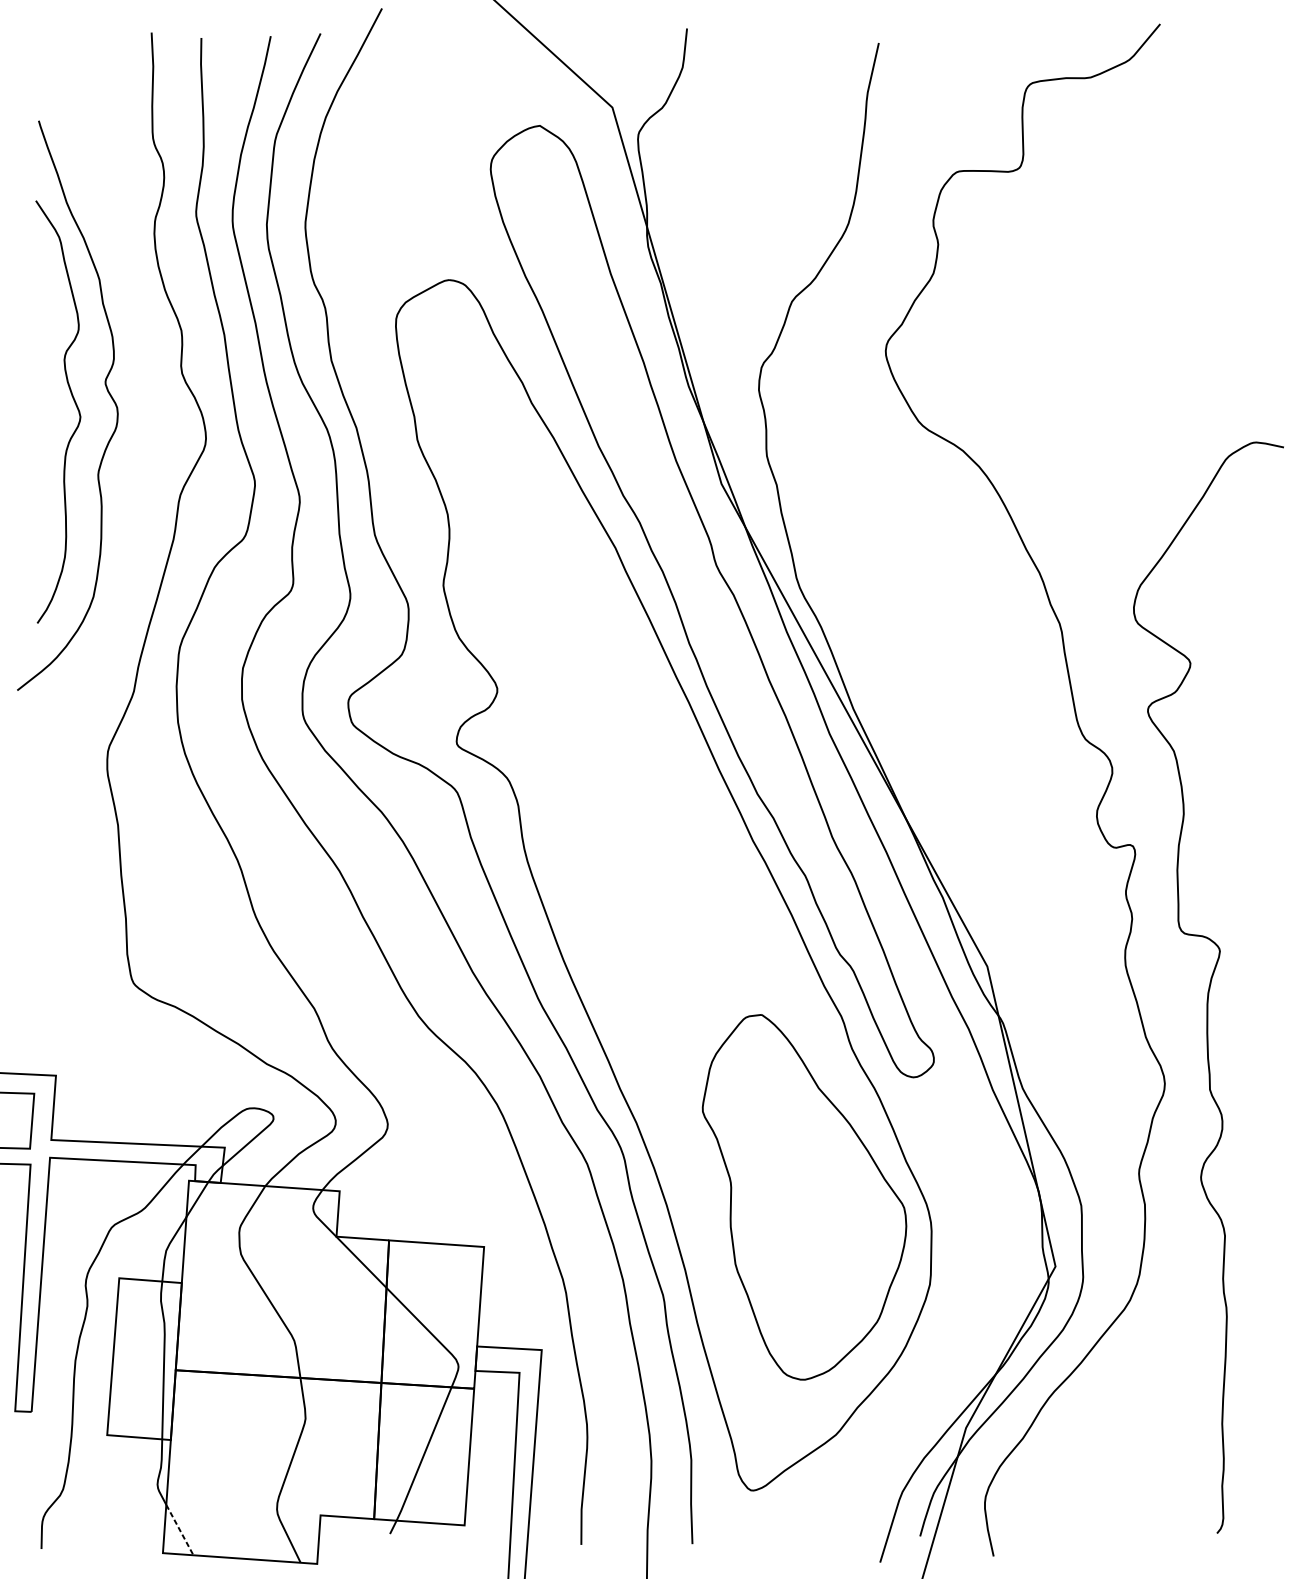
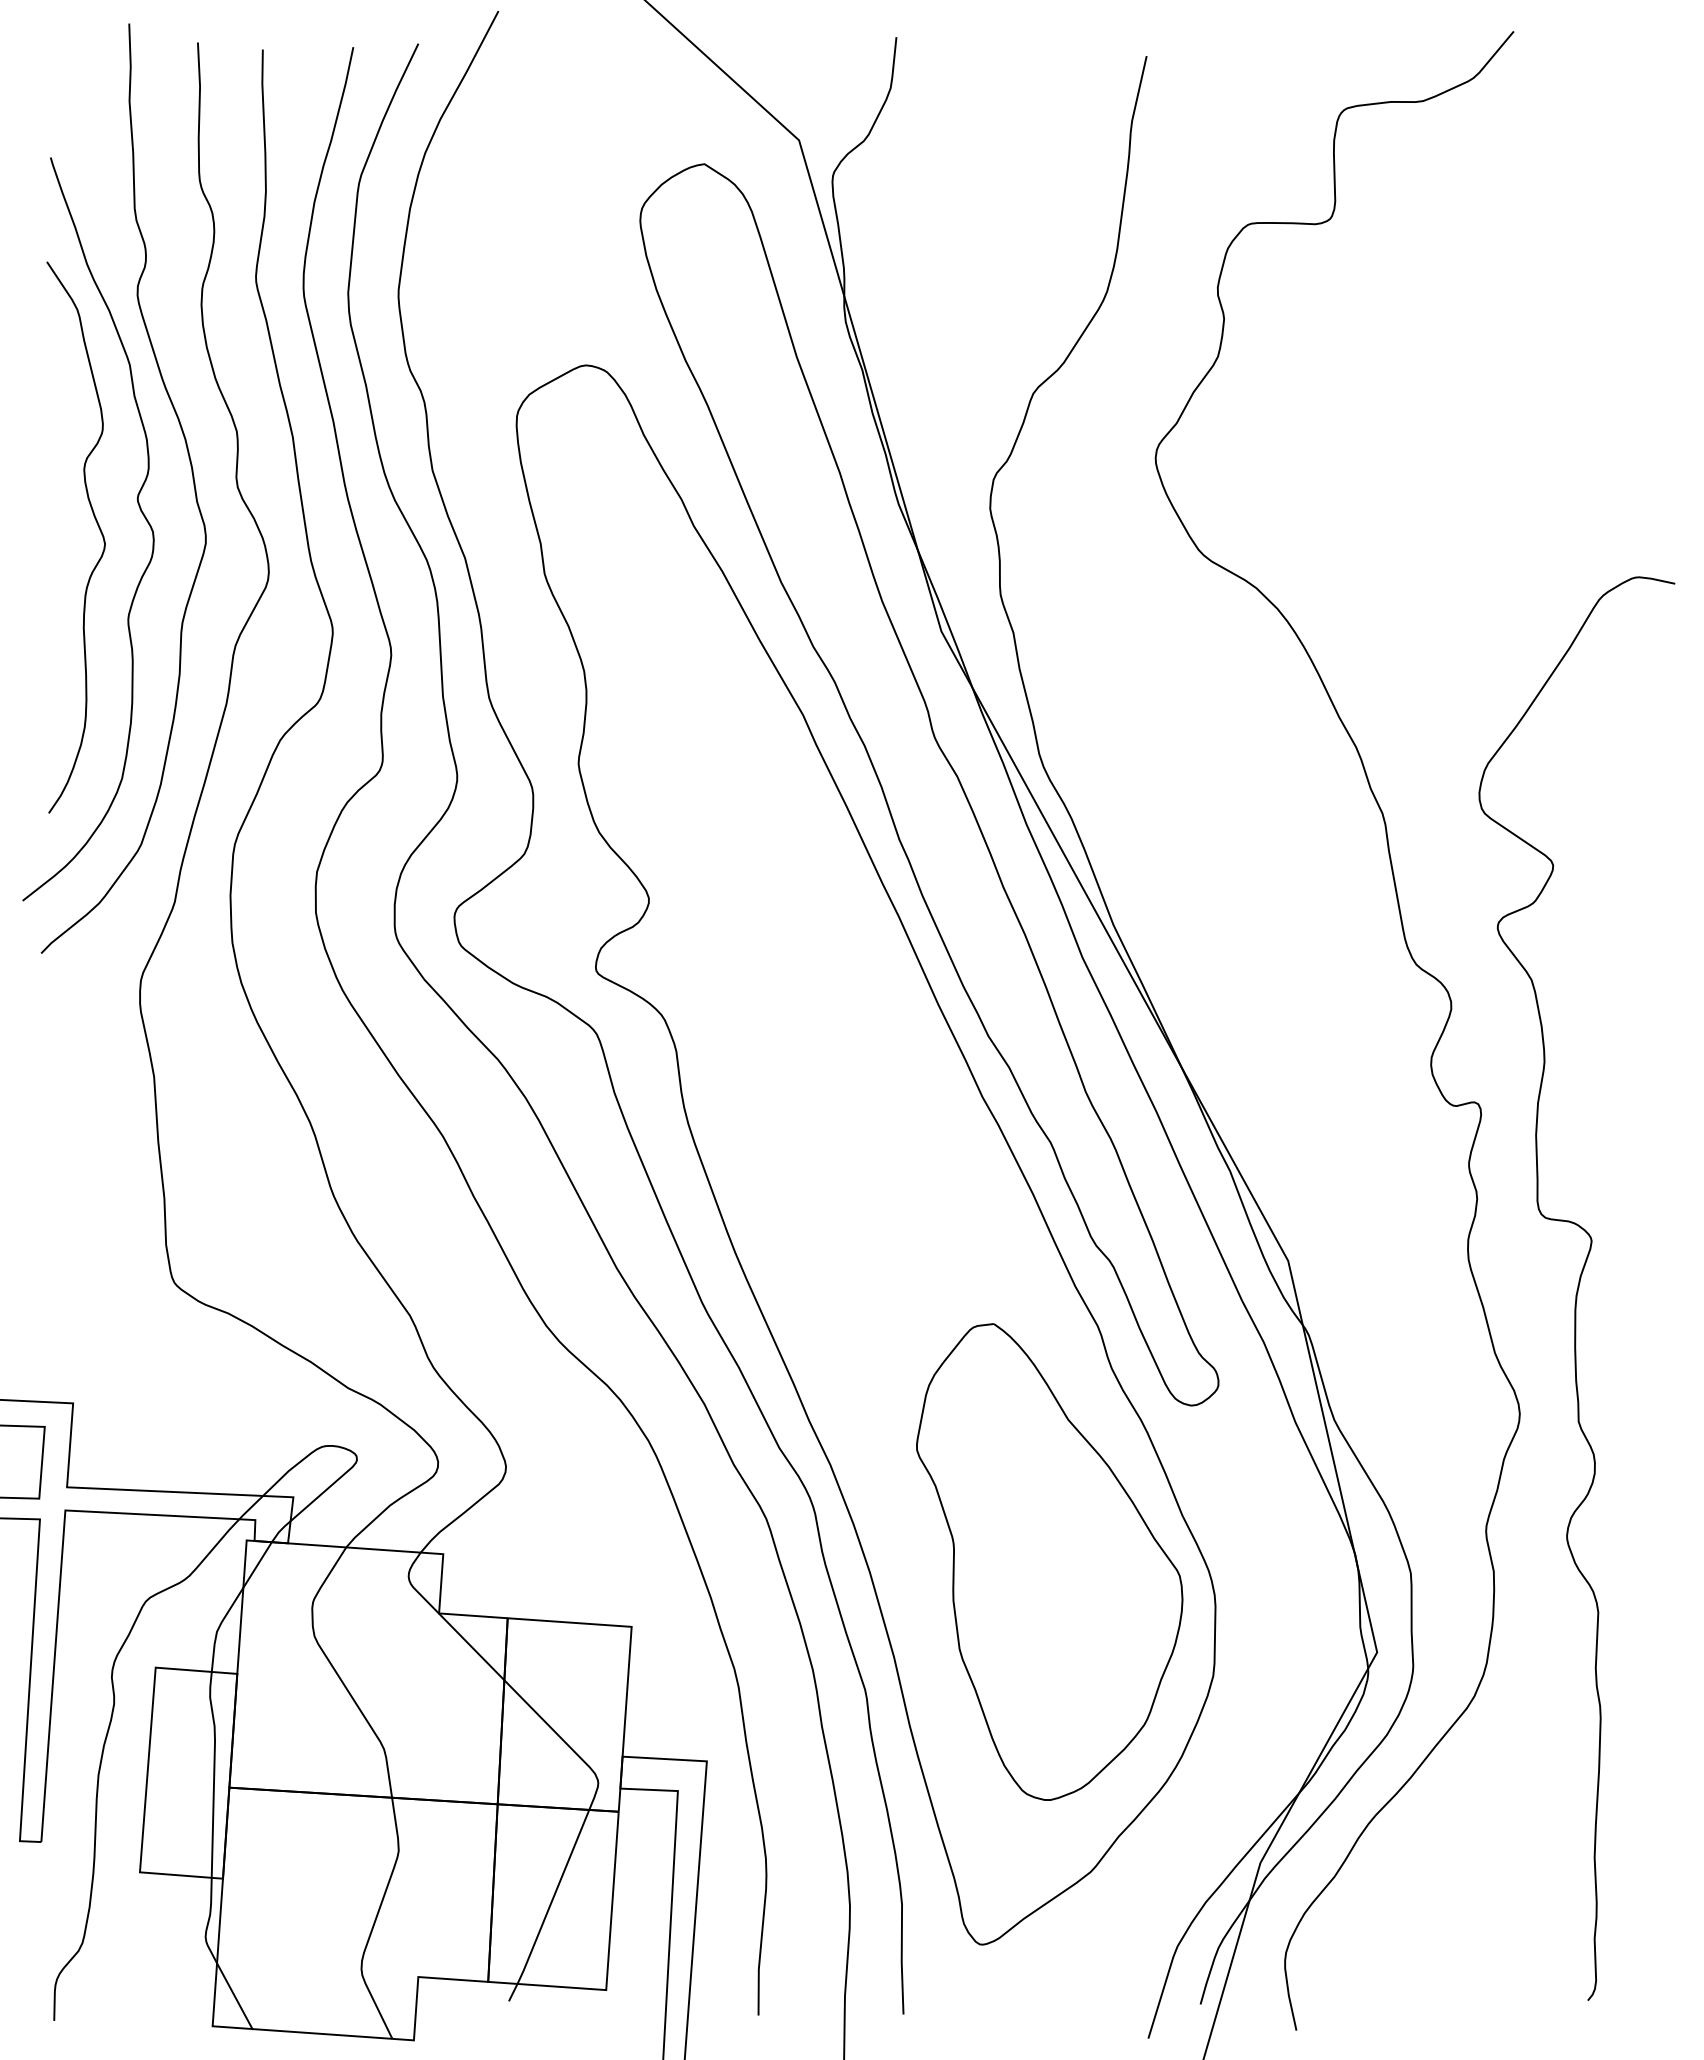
curve: (147, 367) -> (192, 479), added
line: (180, 1530) -> (235, 1996), dashed -> solid

